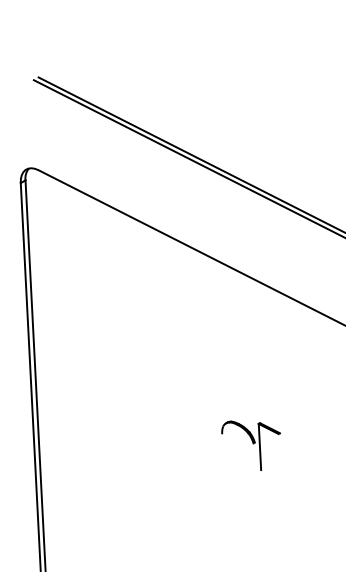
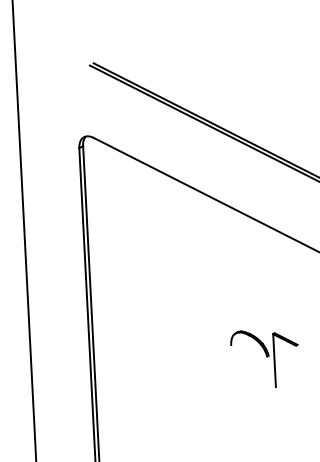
part: (251, 446) -> (264, 359), size x1.43

